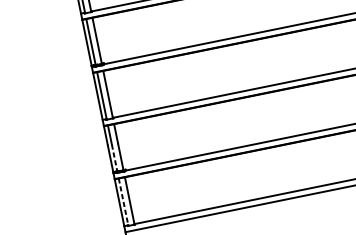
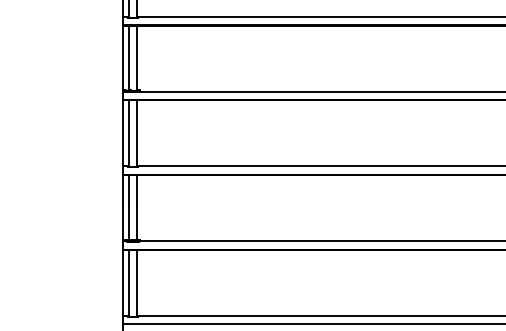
line: (114, 158) -> (128, 221), dashed -> solid
line: (123, 202) -> (128, 283), dashed -> solid

